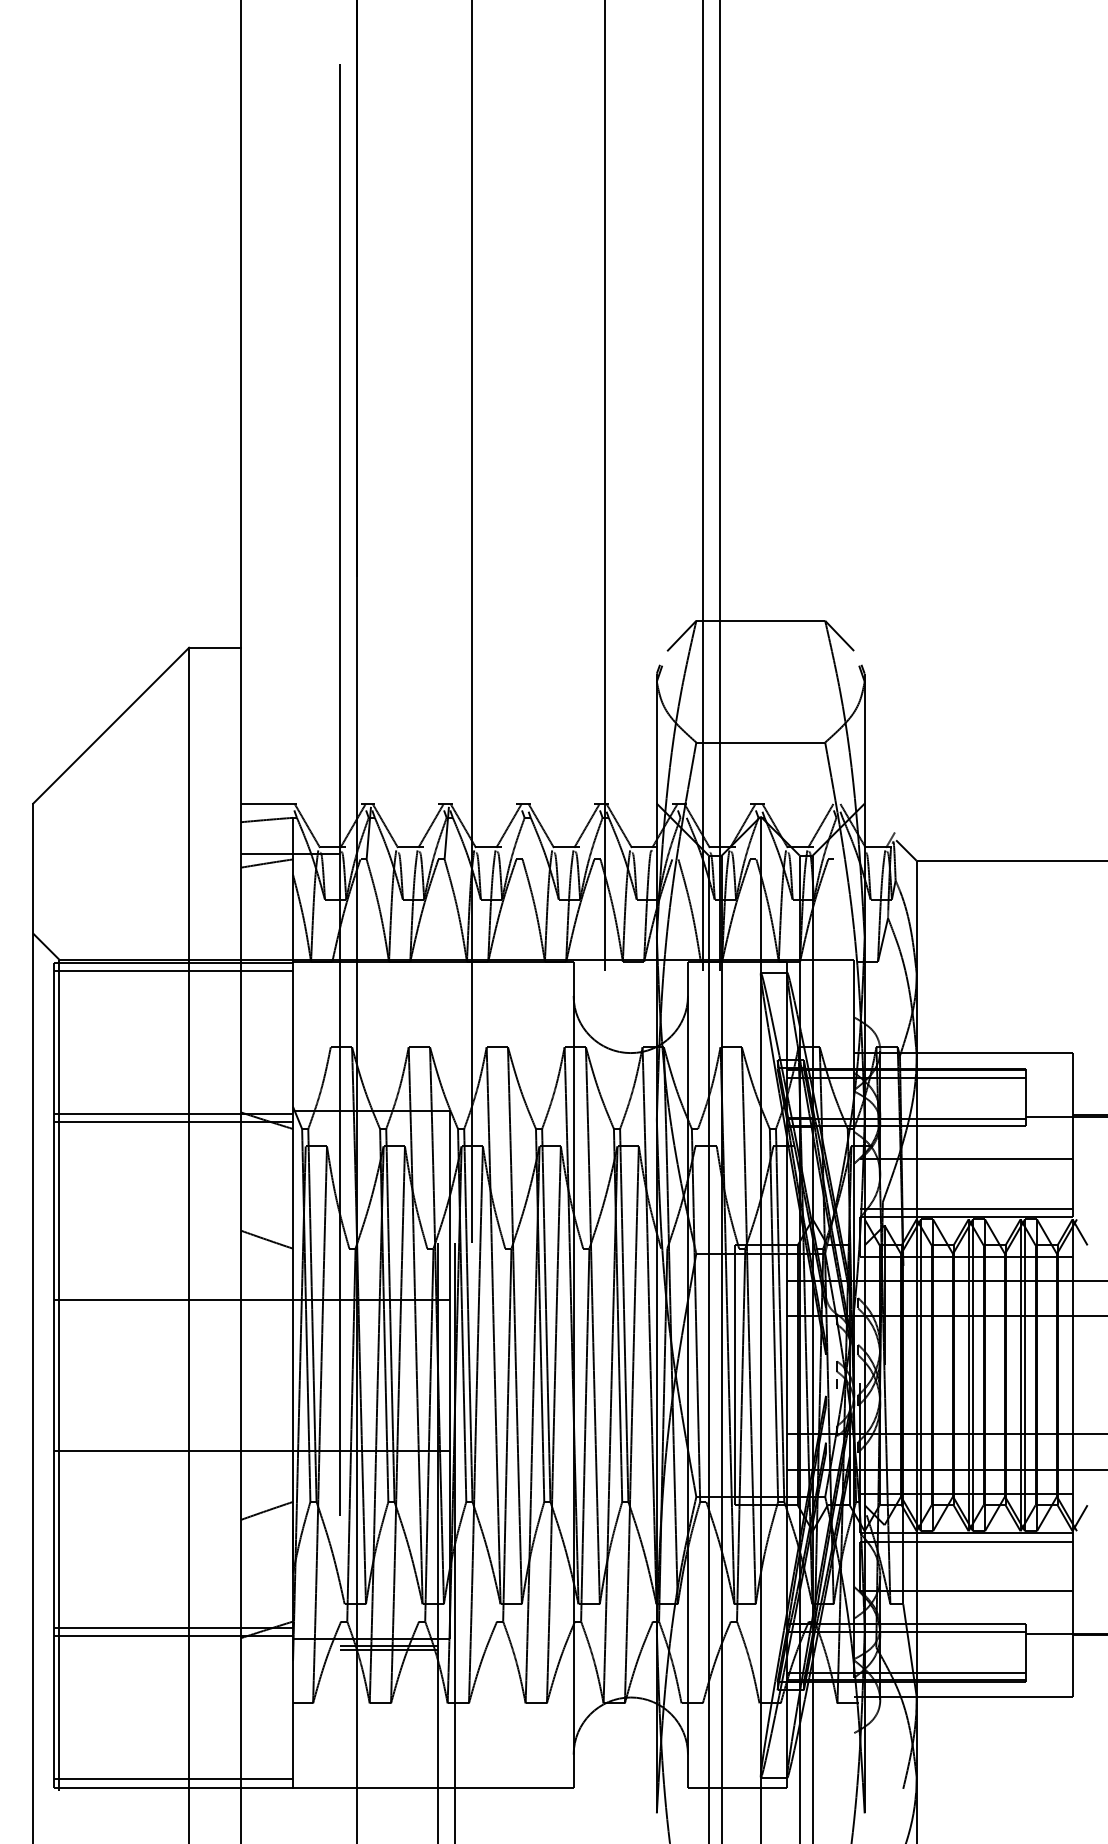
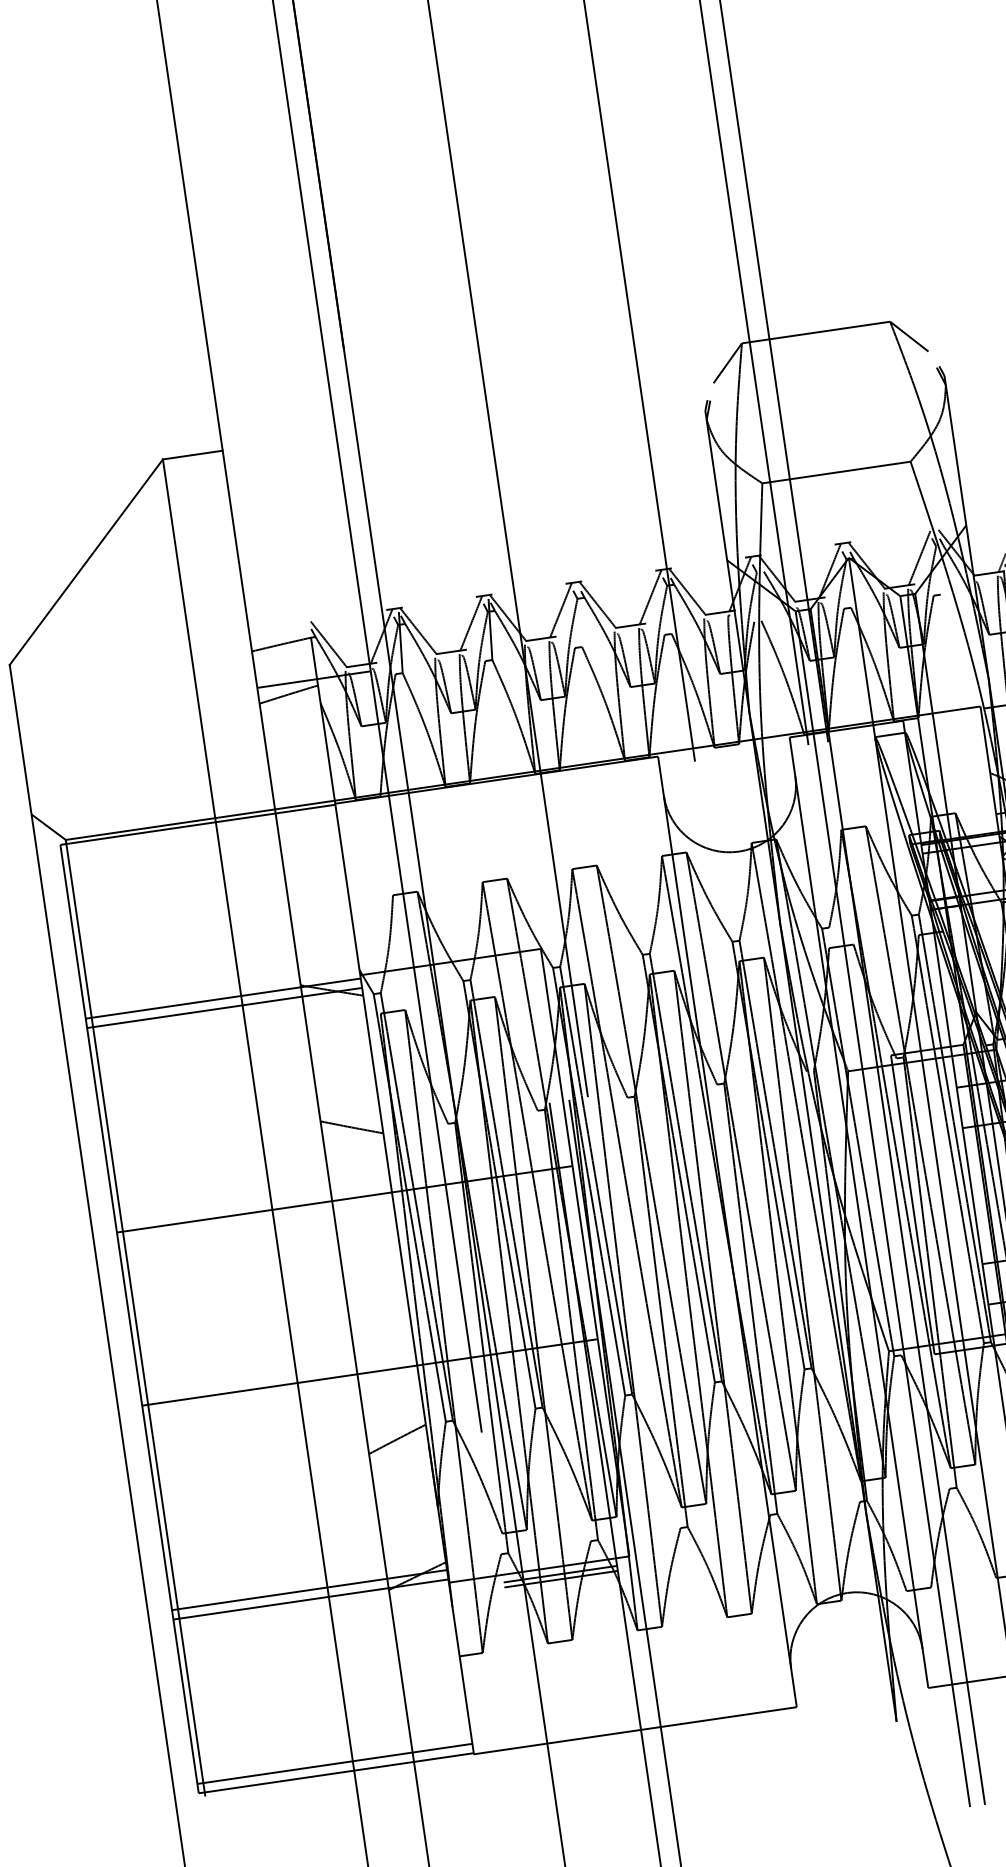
line: (268, 803) -> (280, 625), removed
line: (173, 971) -> (199, 834), removed

